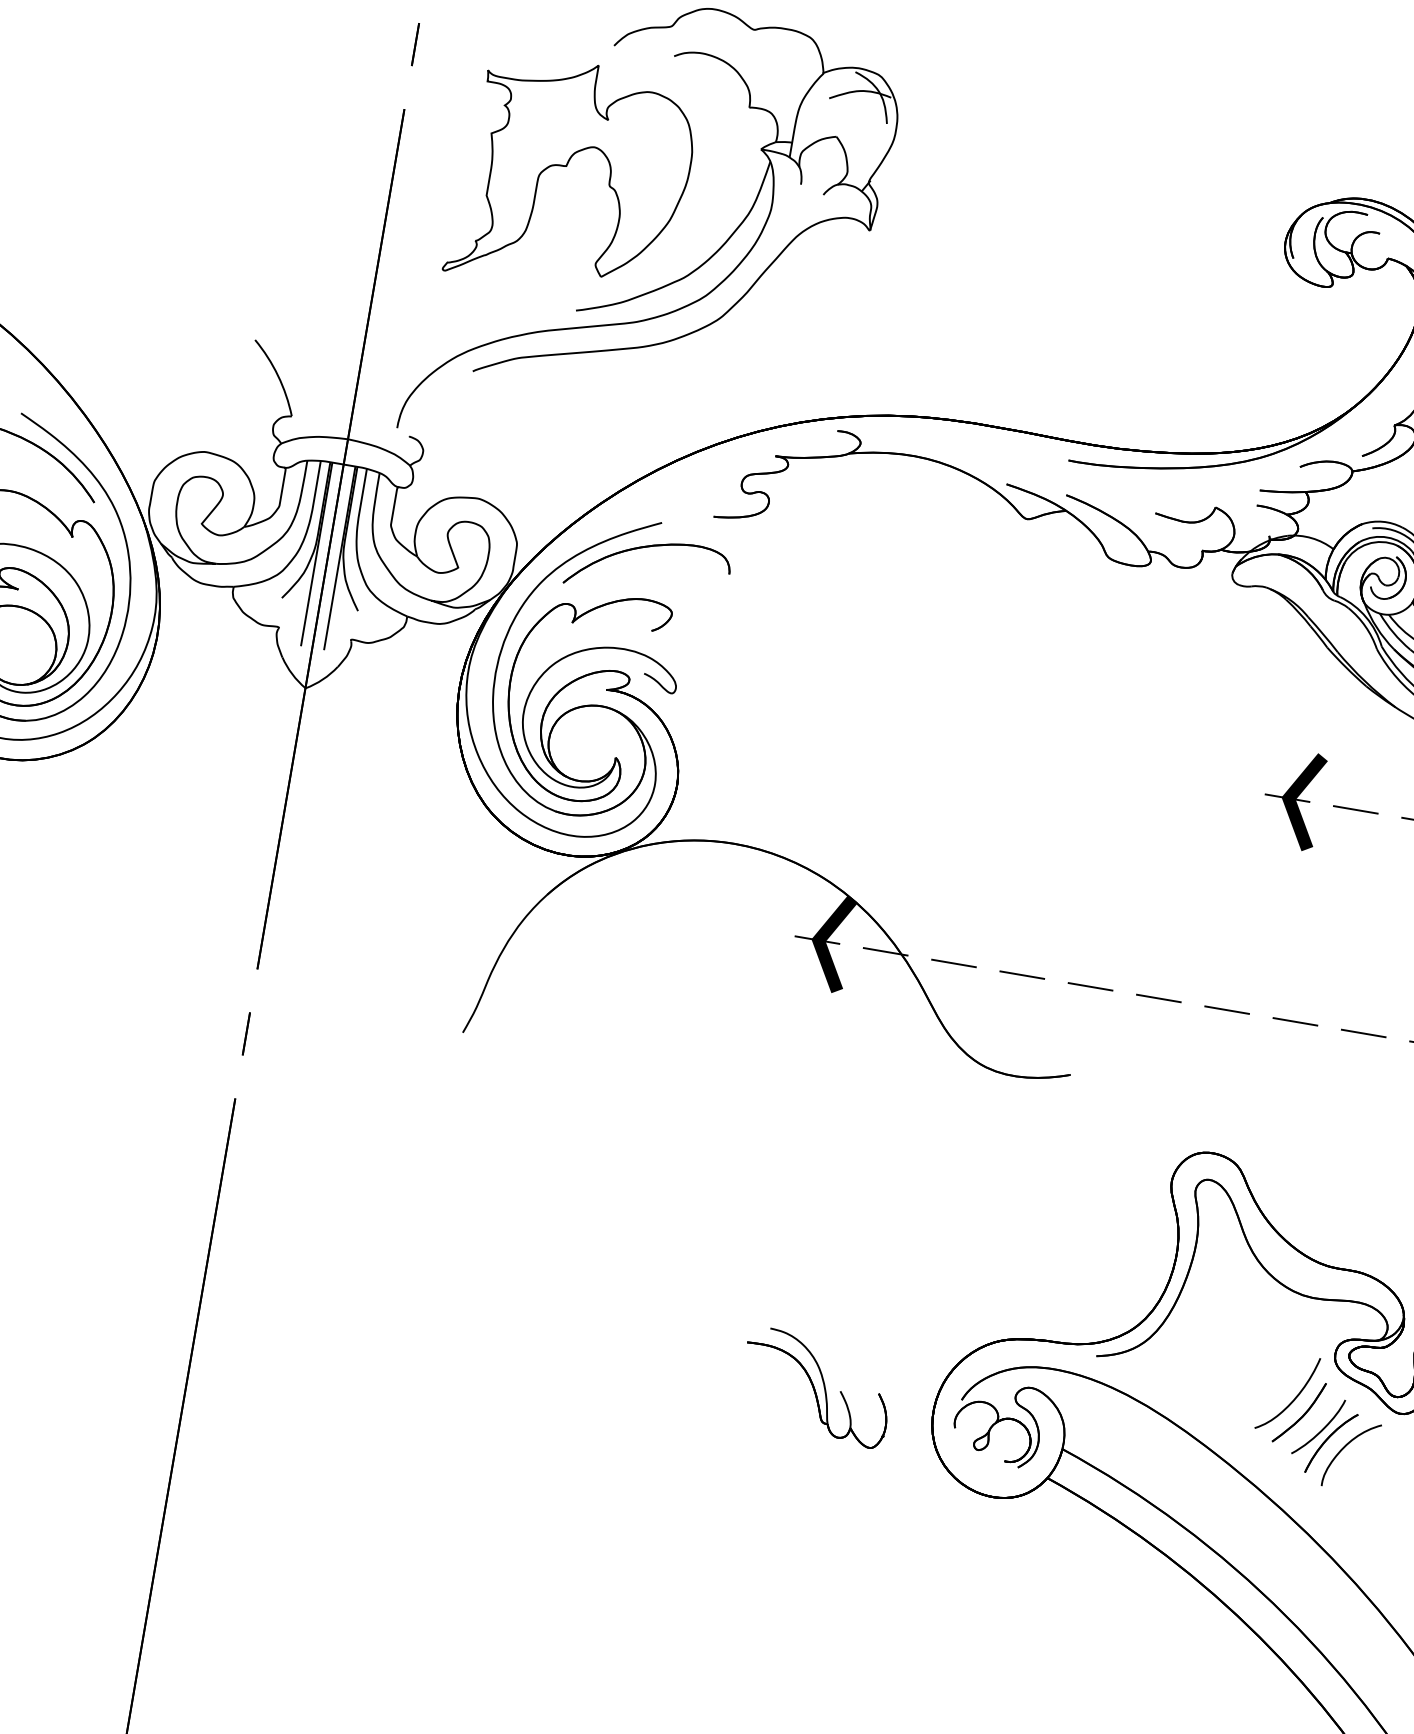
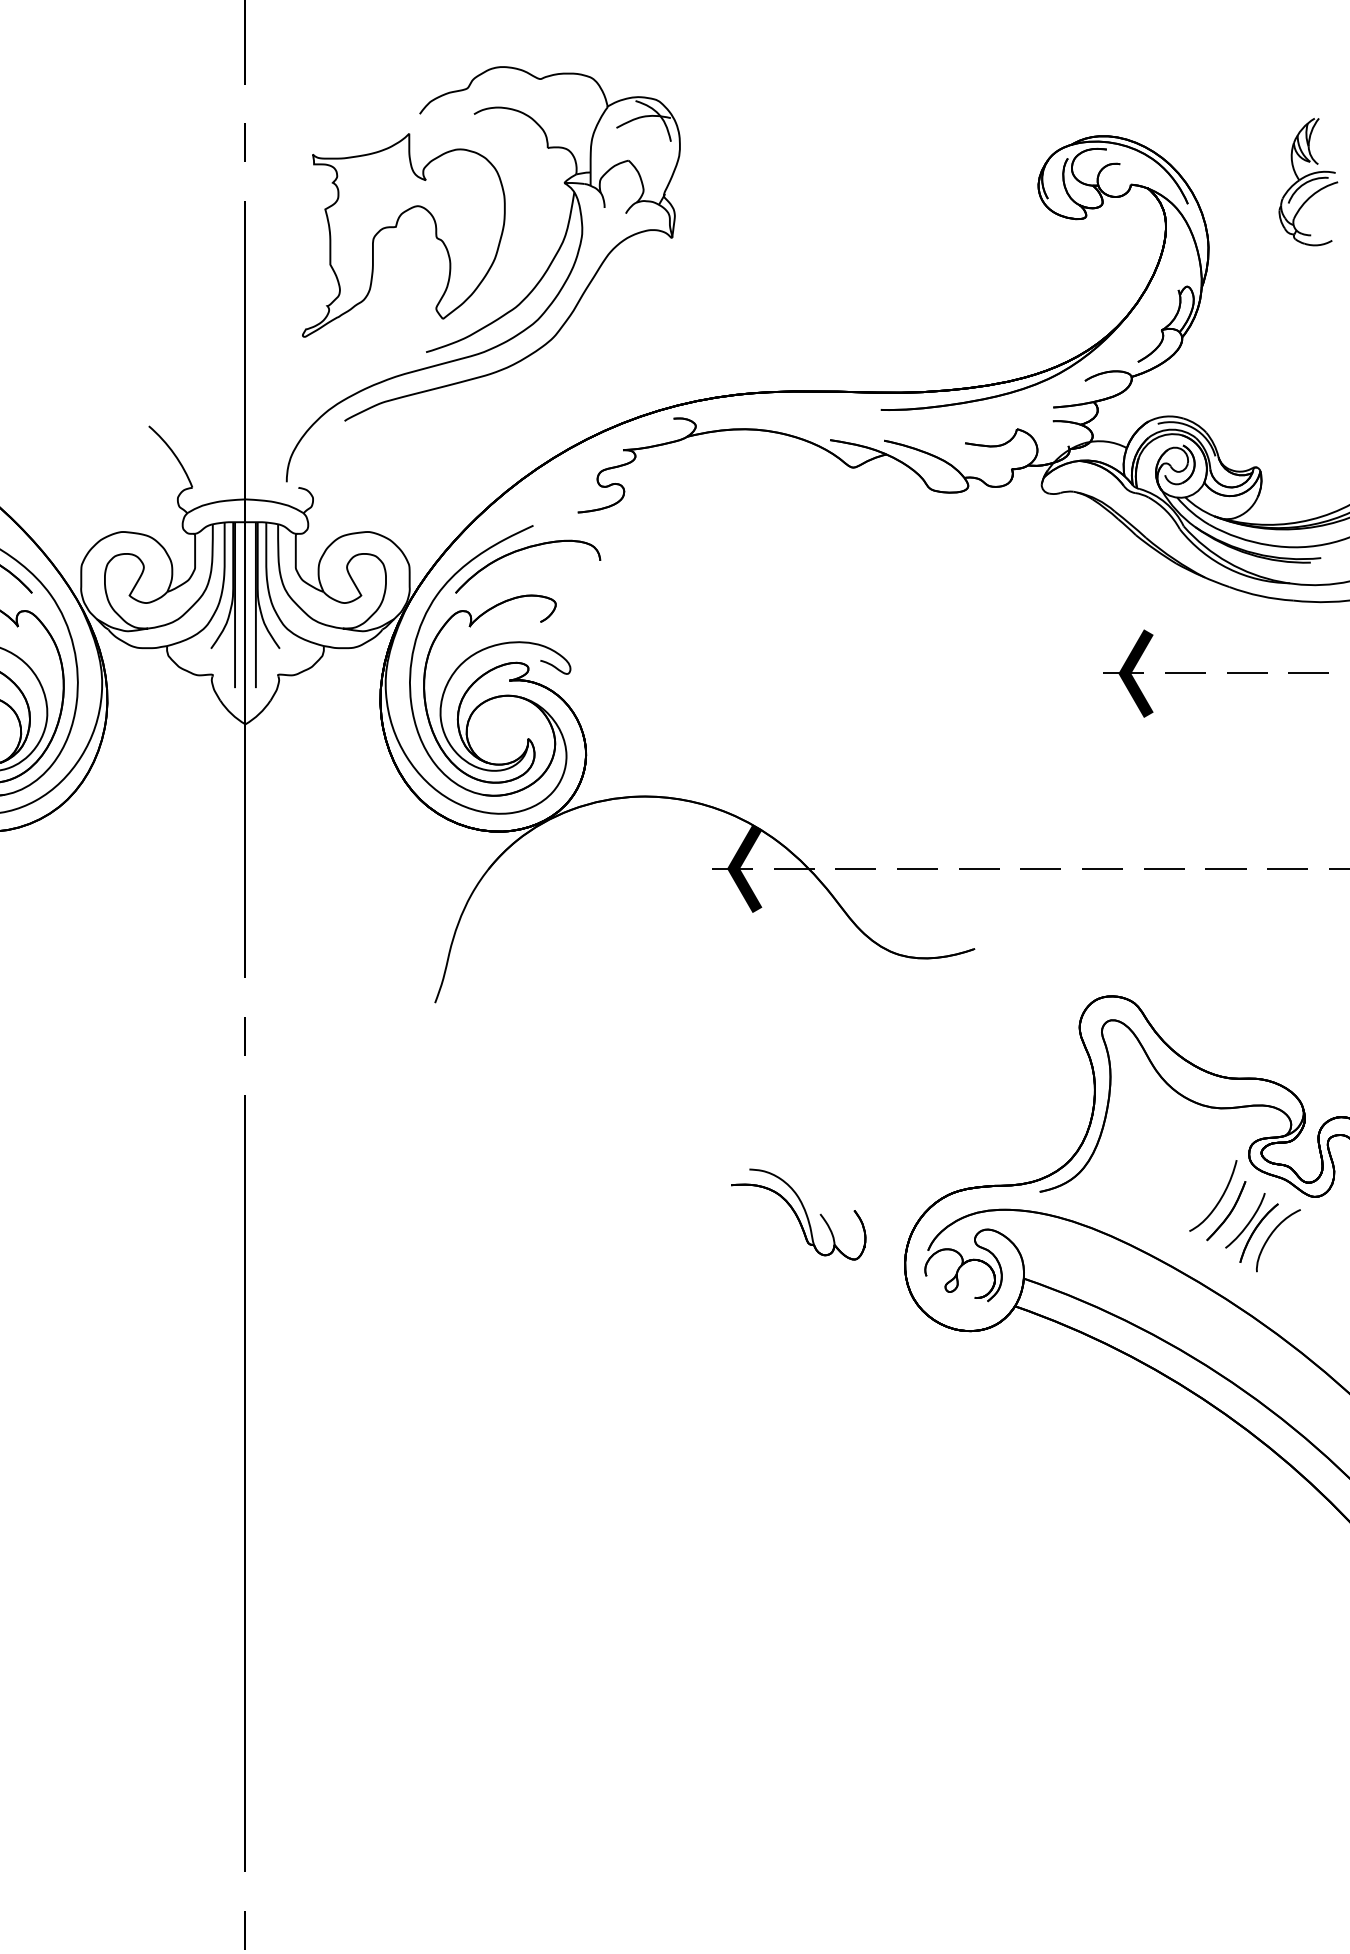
part: (816, 1387) -> (798, 1214), moved

